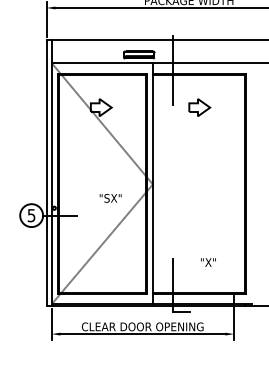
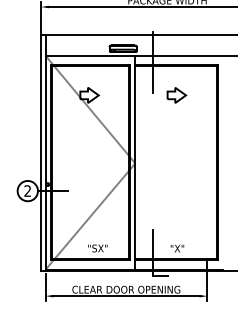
text: (110, 198) -> (97, 248), moved
text: (31, 215) -> (27, 190), 5 -> 2
text: (208, 262) -> (177, 248), moved

